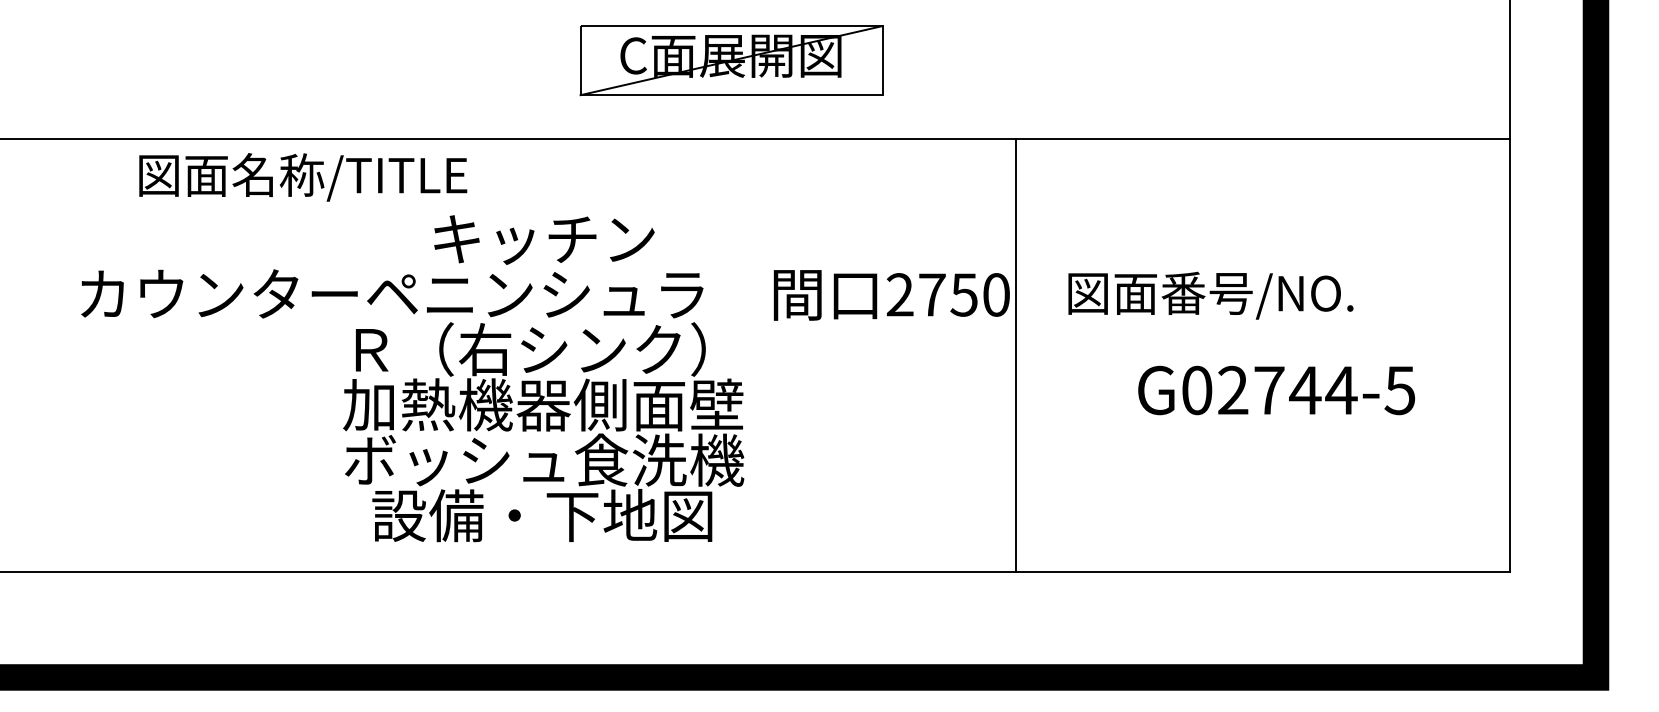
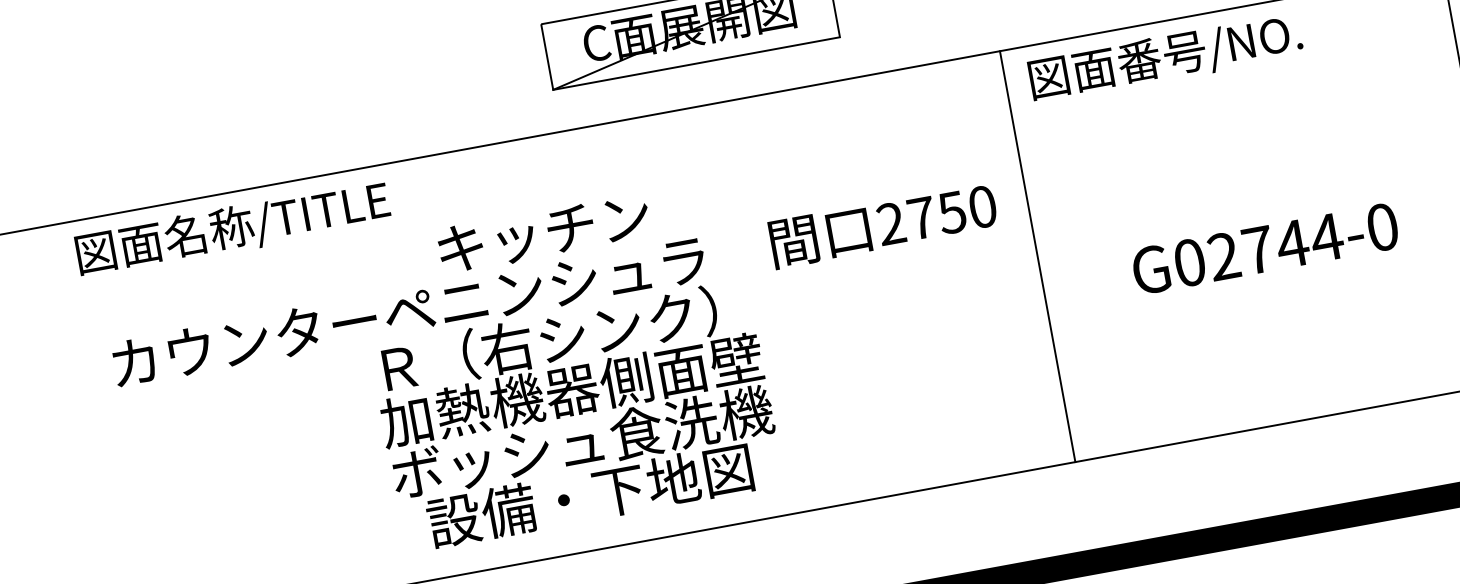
text: (303, 177) -> (233, 229), moved
text: (1210, 295) -> (1165, 58), moved
line: (1016, 355) -> (1037, 256), moved
text: (1399, 390) -> (1381, 227), G02744-5 -> G02744-0

